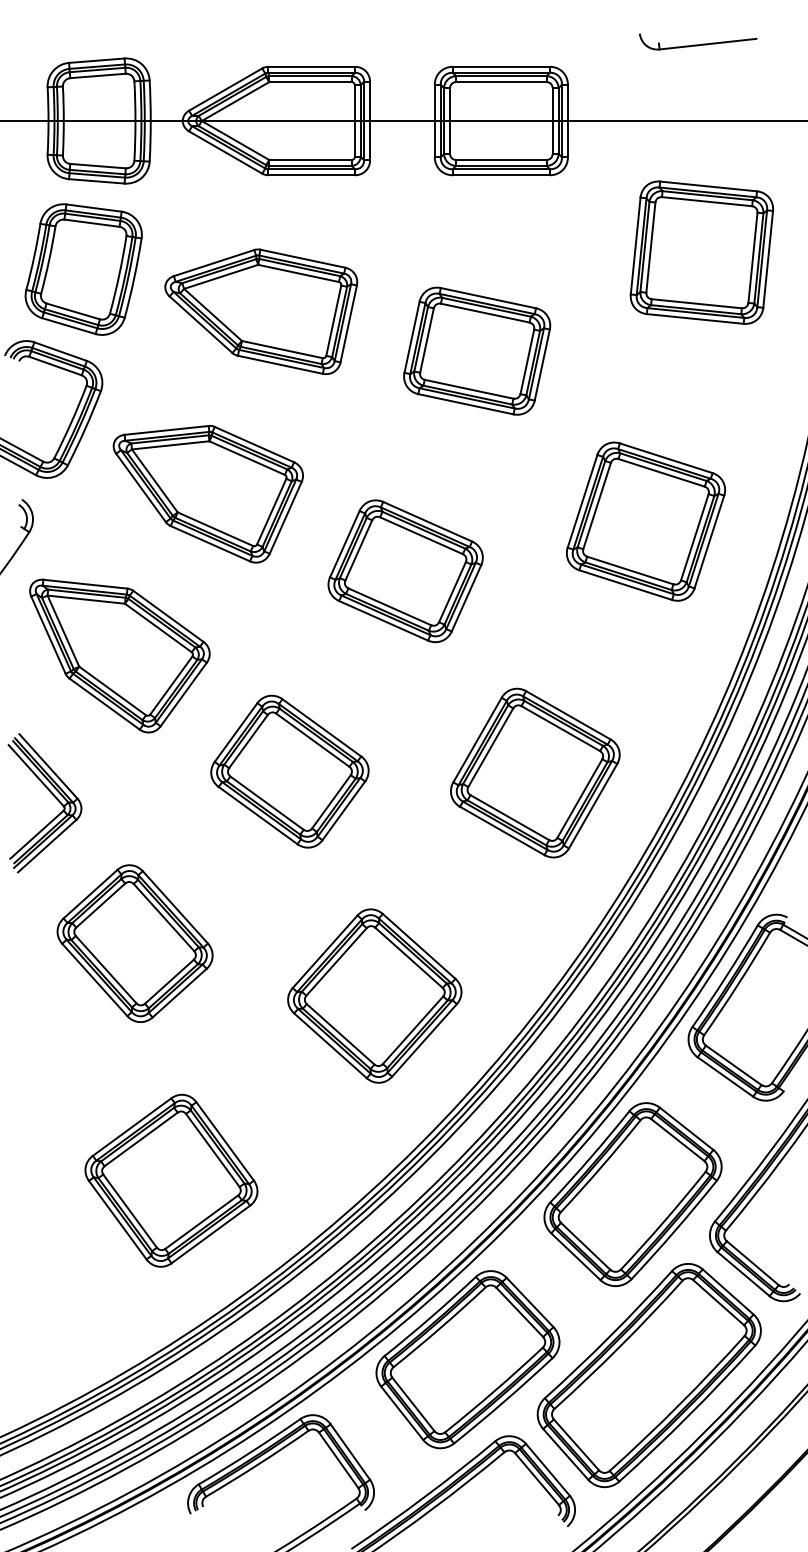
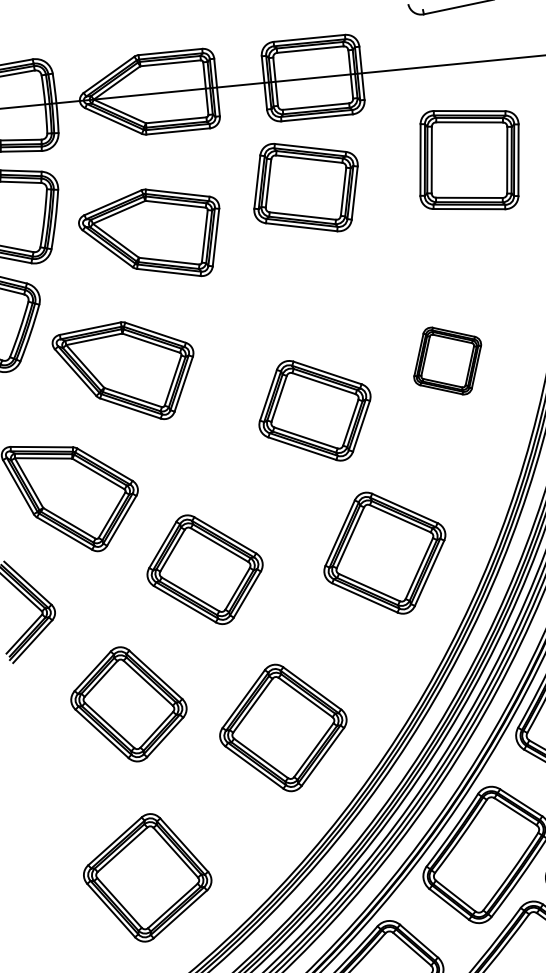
part: (477, 350) -> (306, 187), moved
part: (645, 521) -> (447, 361), size x0.6
part: (405, 571) -> (314, 410), moved
part: (134, 943) -> (128, 704), moved

